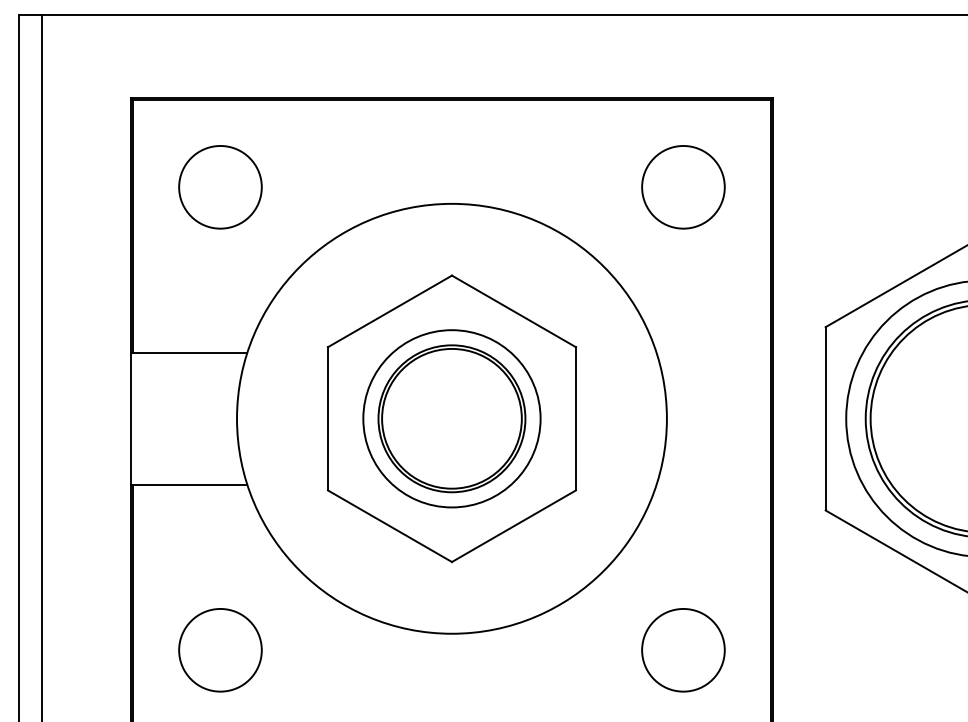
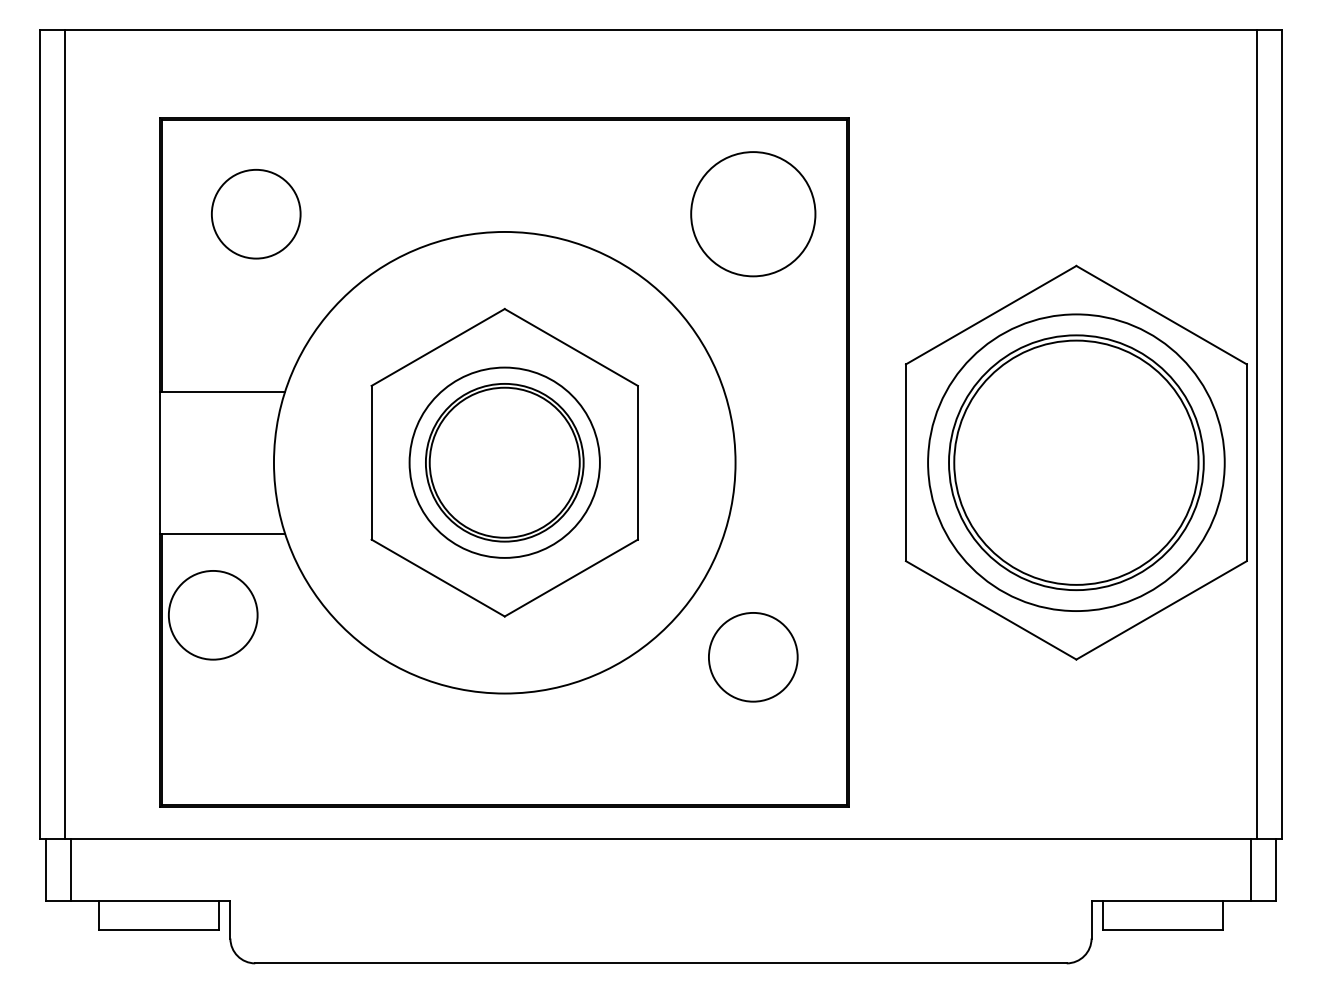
circle: (682, 186) -> (752, 213), size x1.4
circle: (220, 650) -> (213, 615), moved
circle: (683, 650) -> (753, 657), moved

